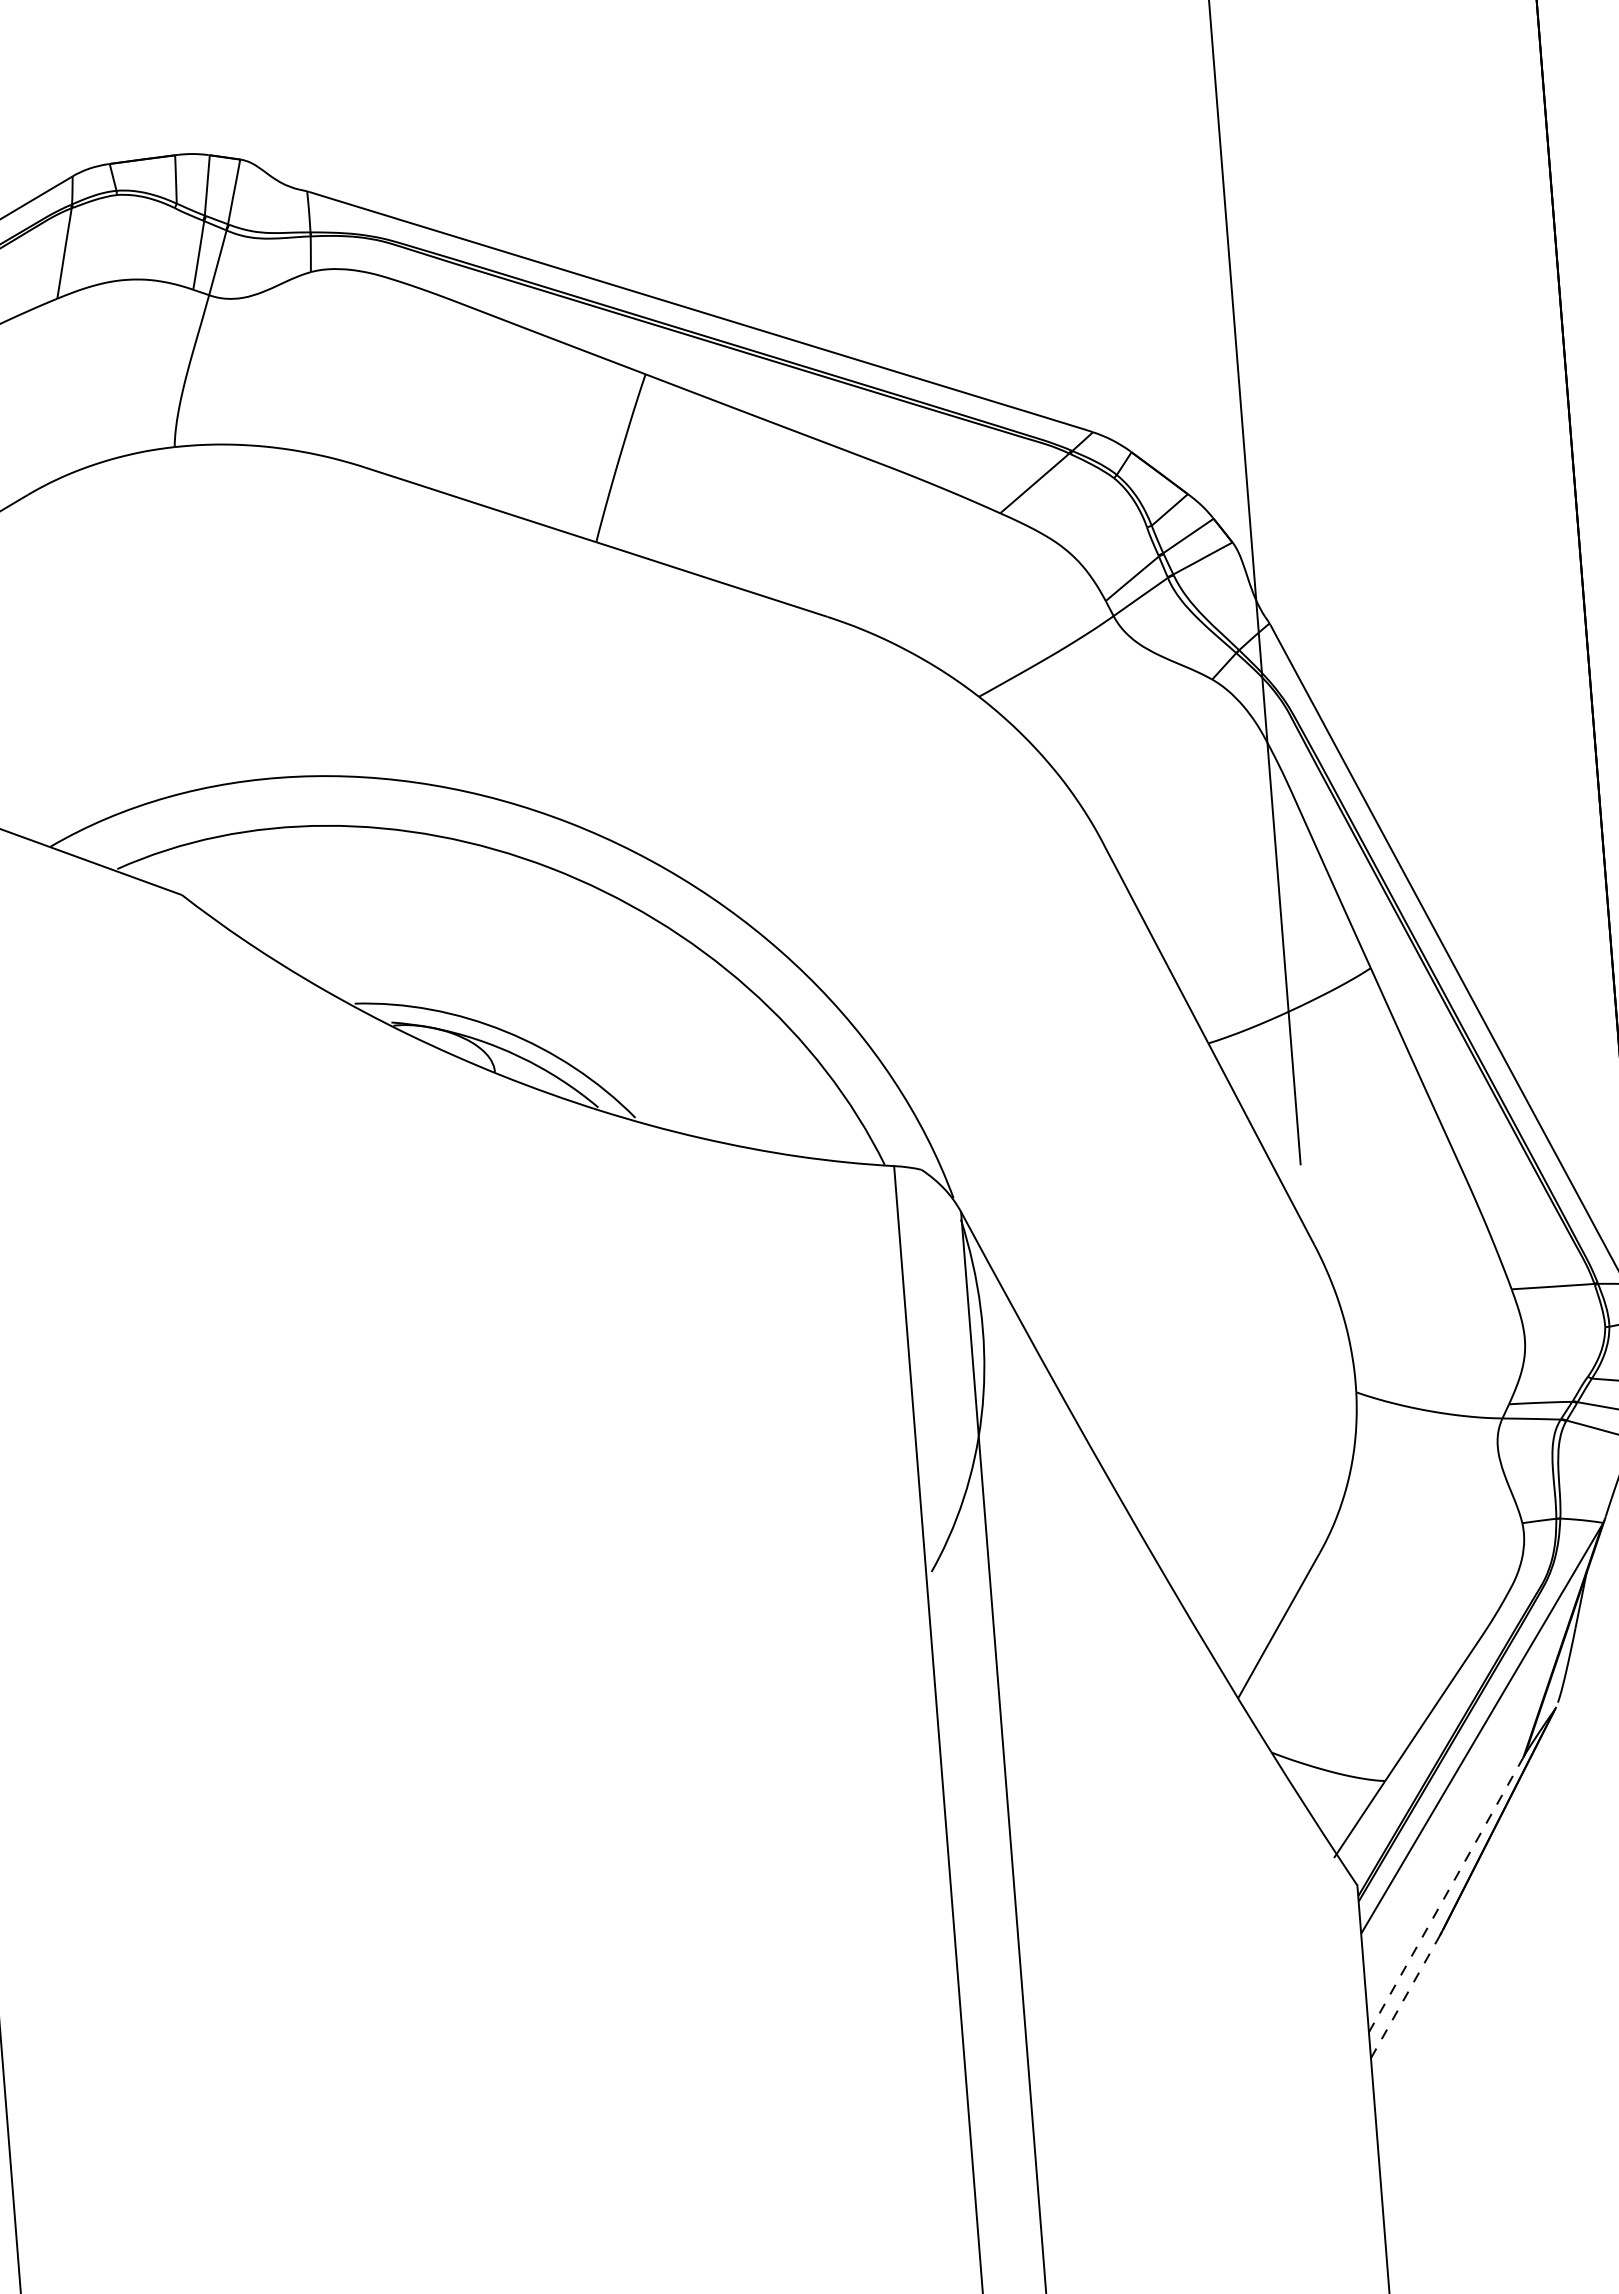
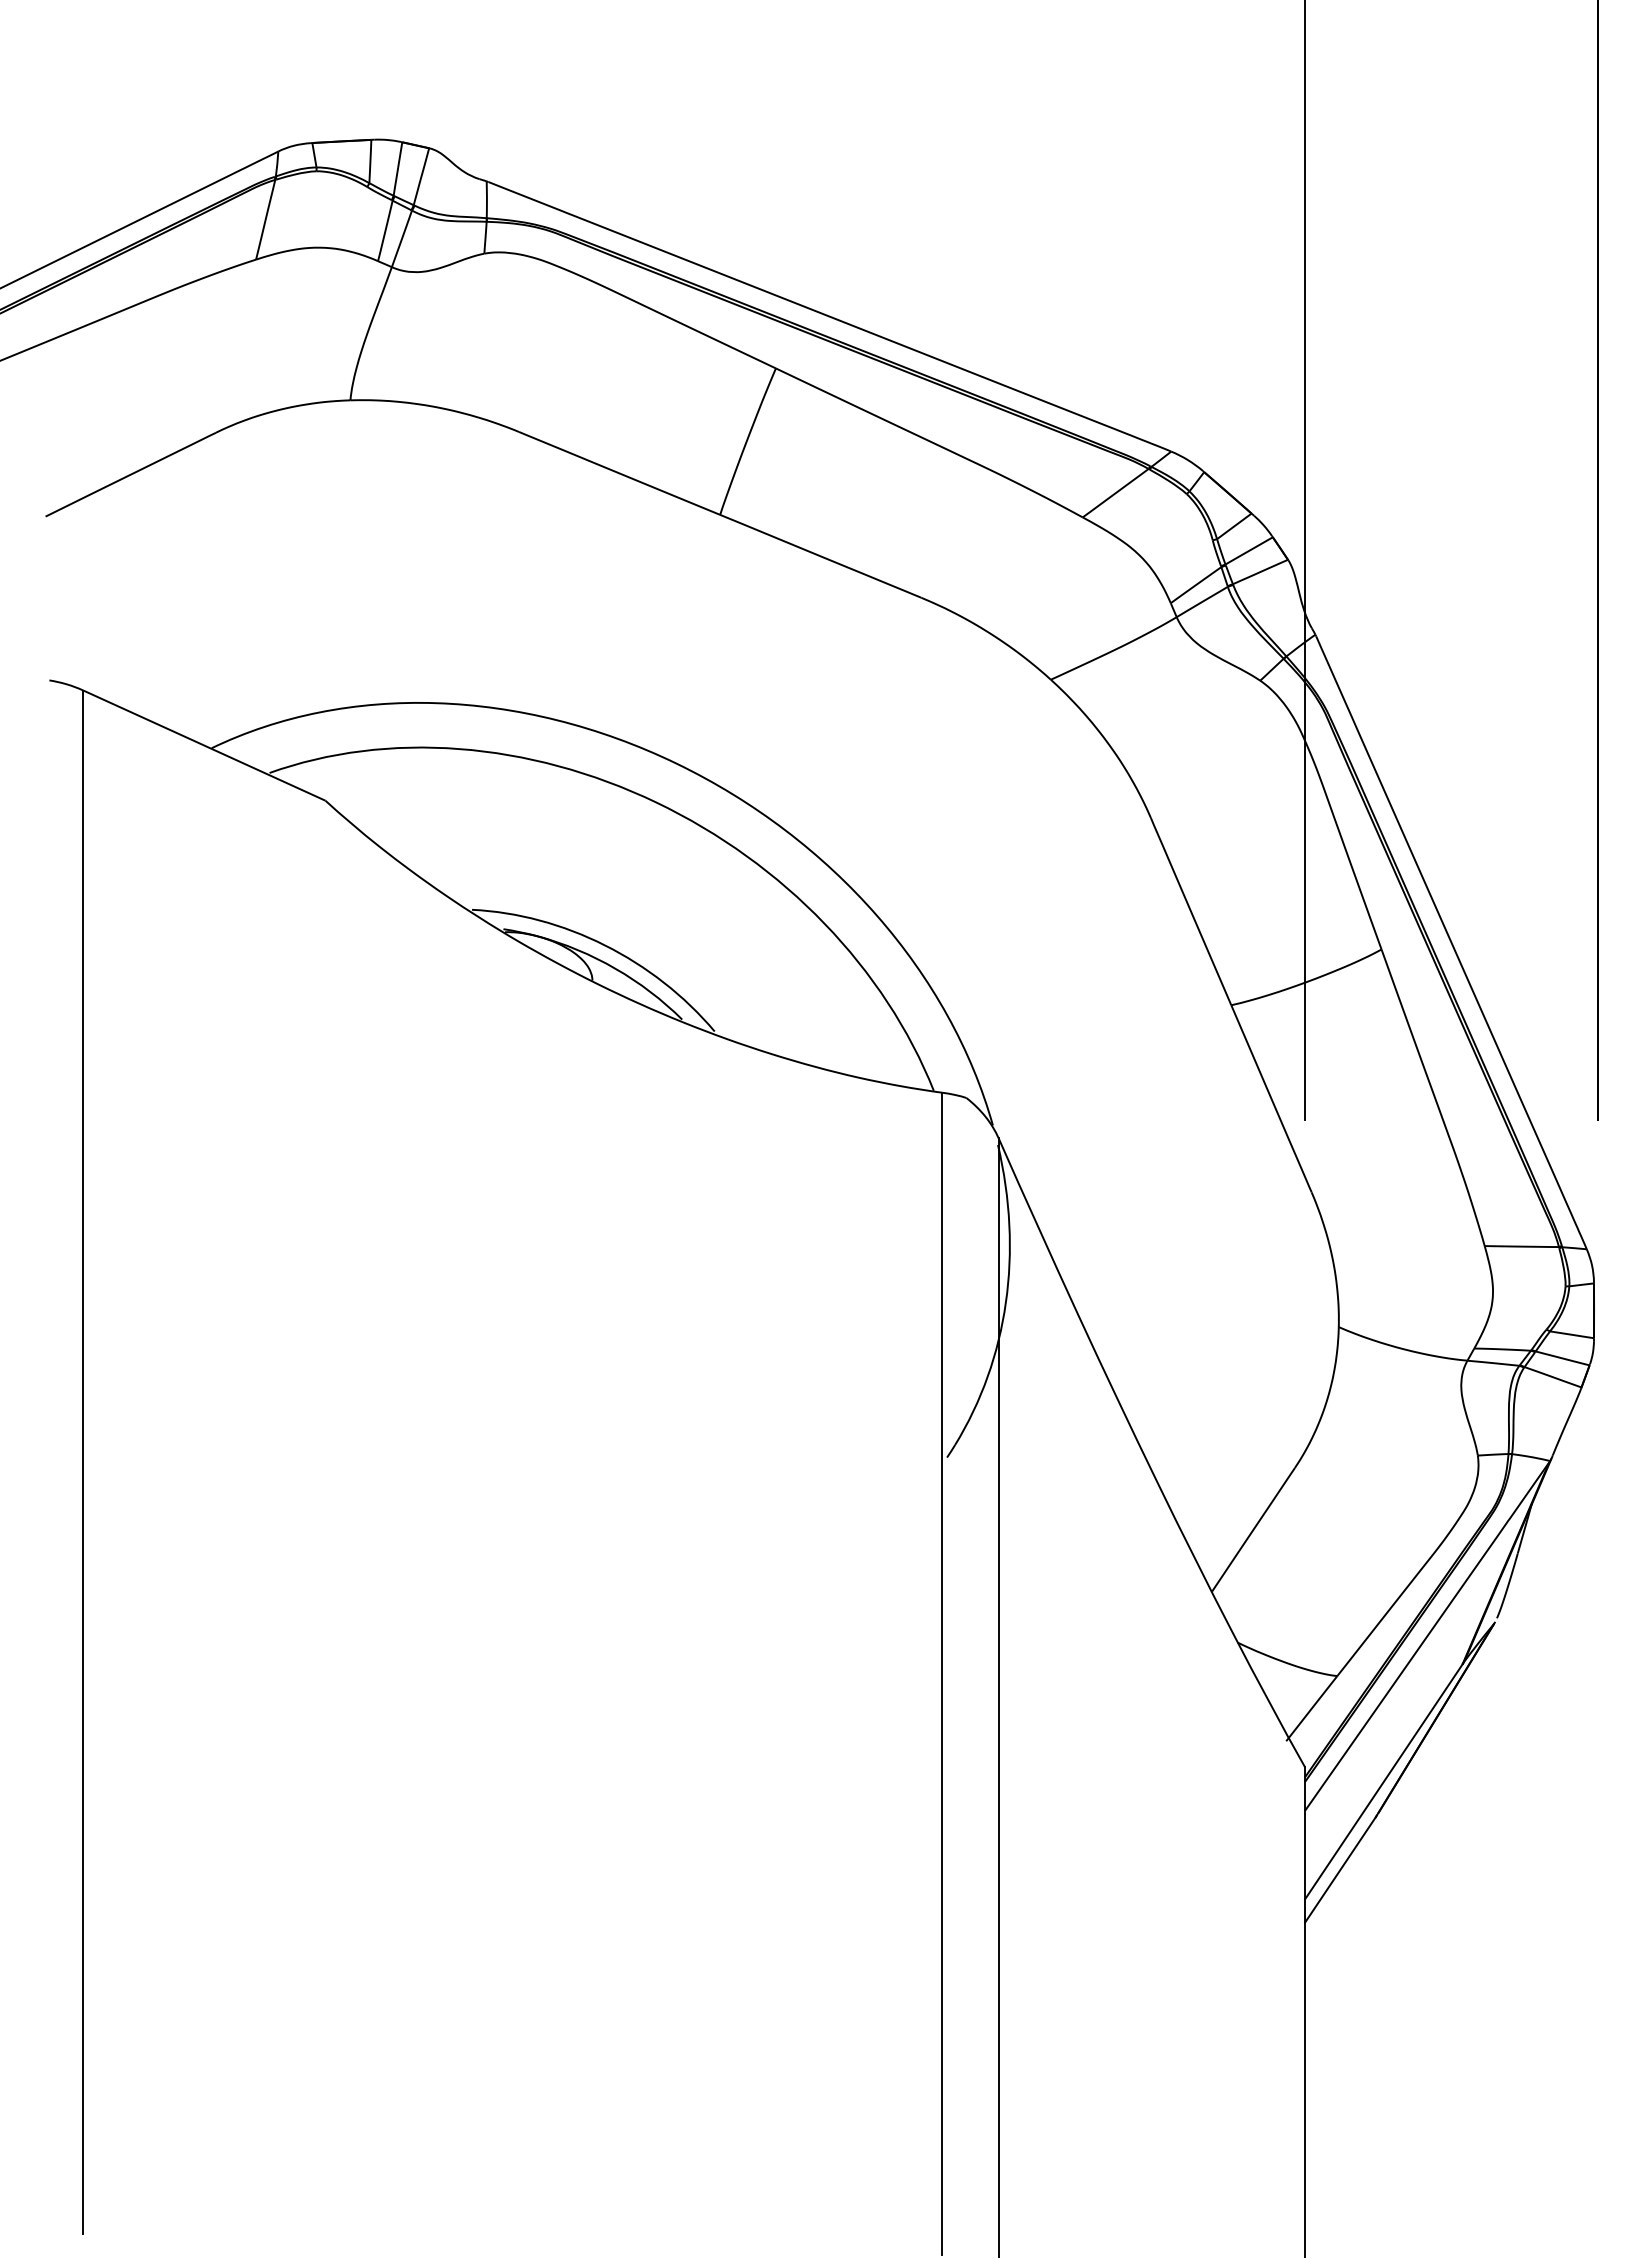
line: (1446, 1894) -> (1384, 1781), dashed -> solid
line: (1405, 1997) -> (1340, 1870), dashed -> solid

